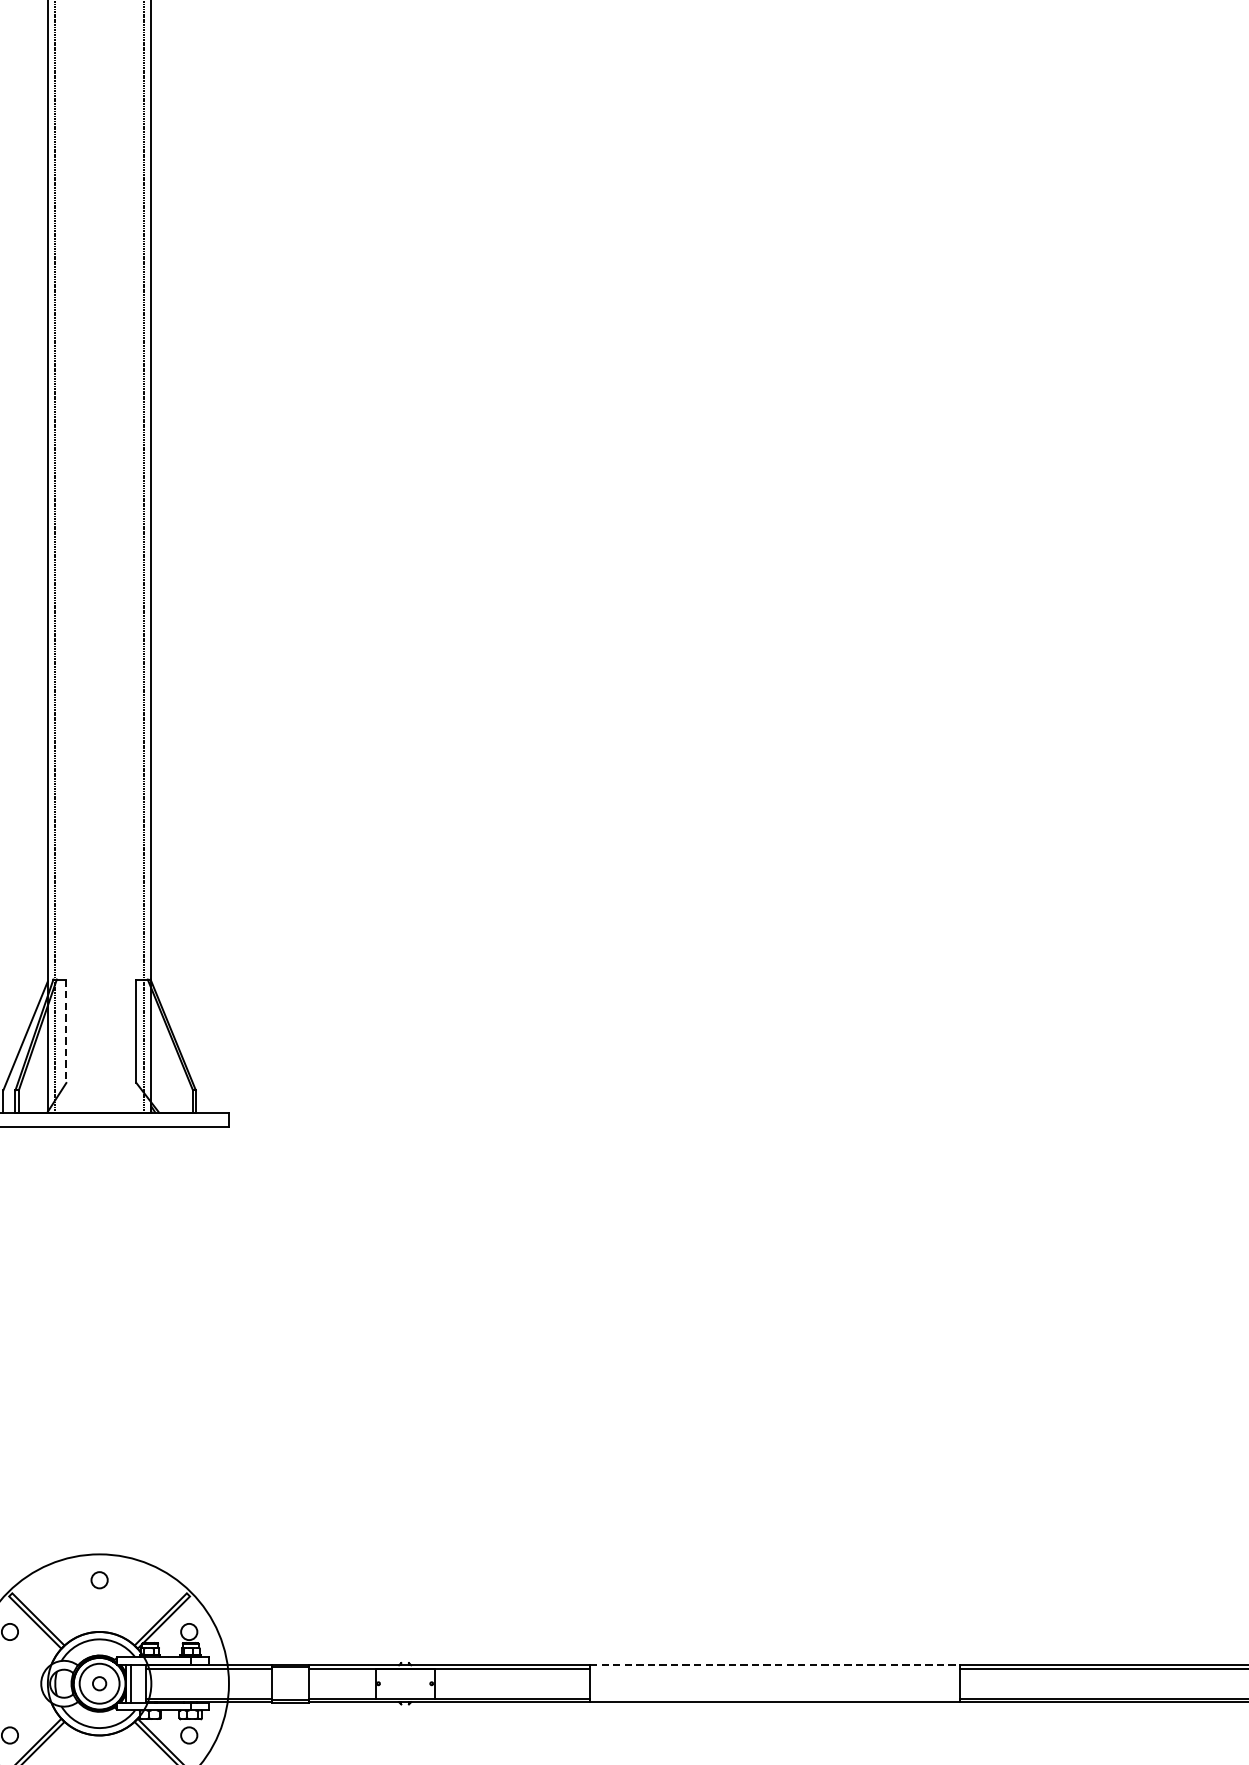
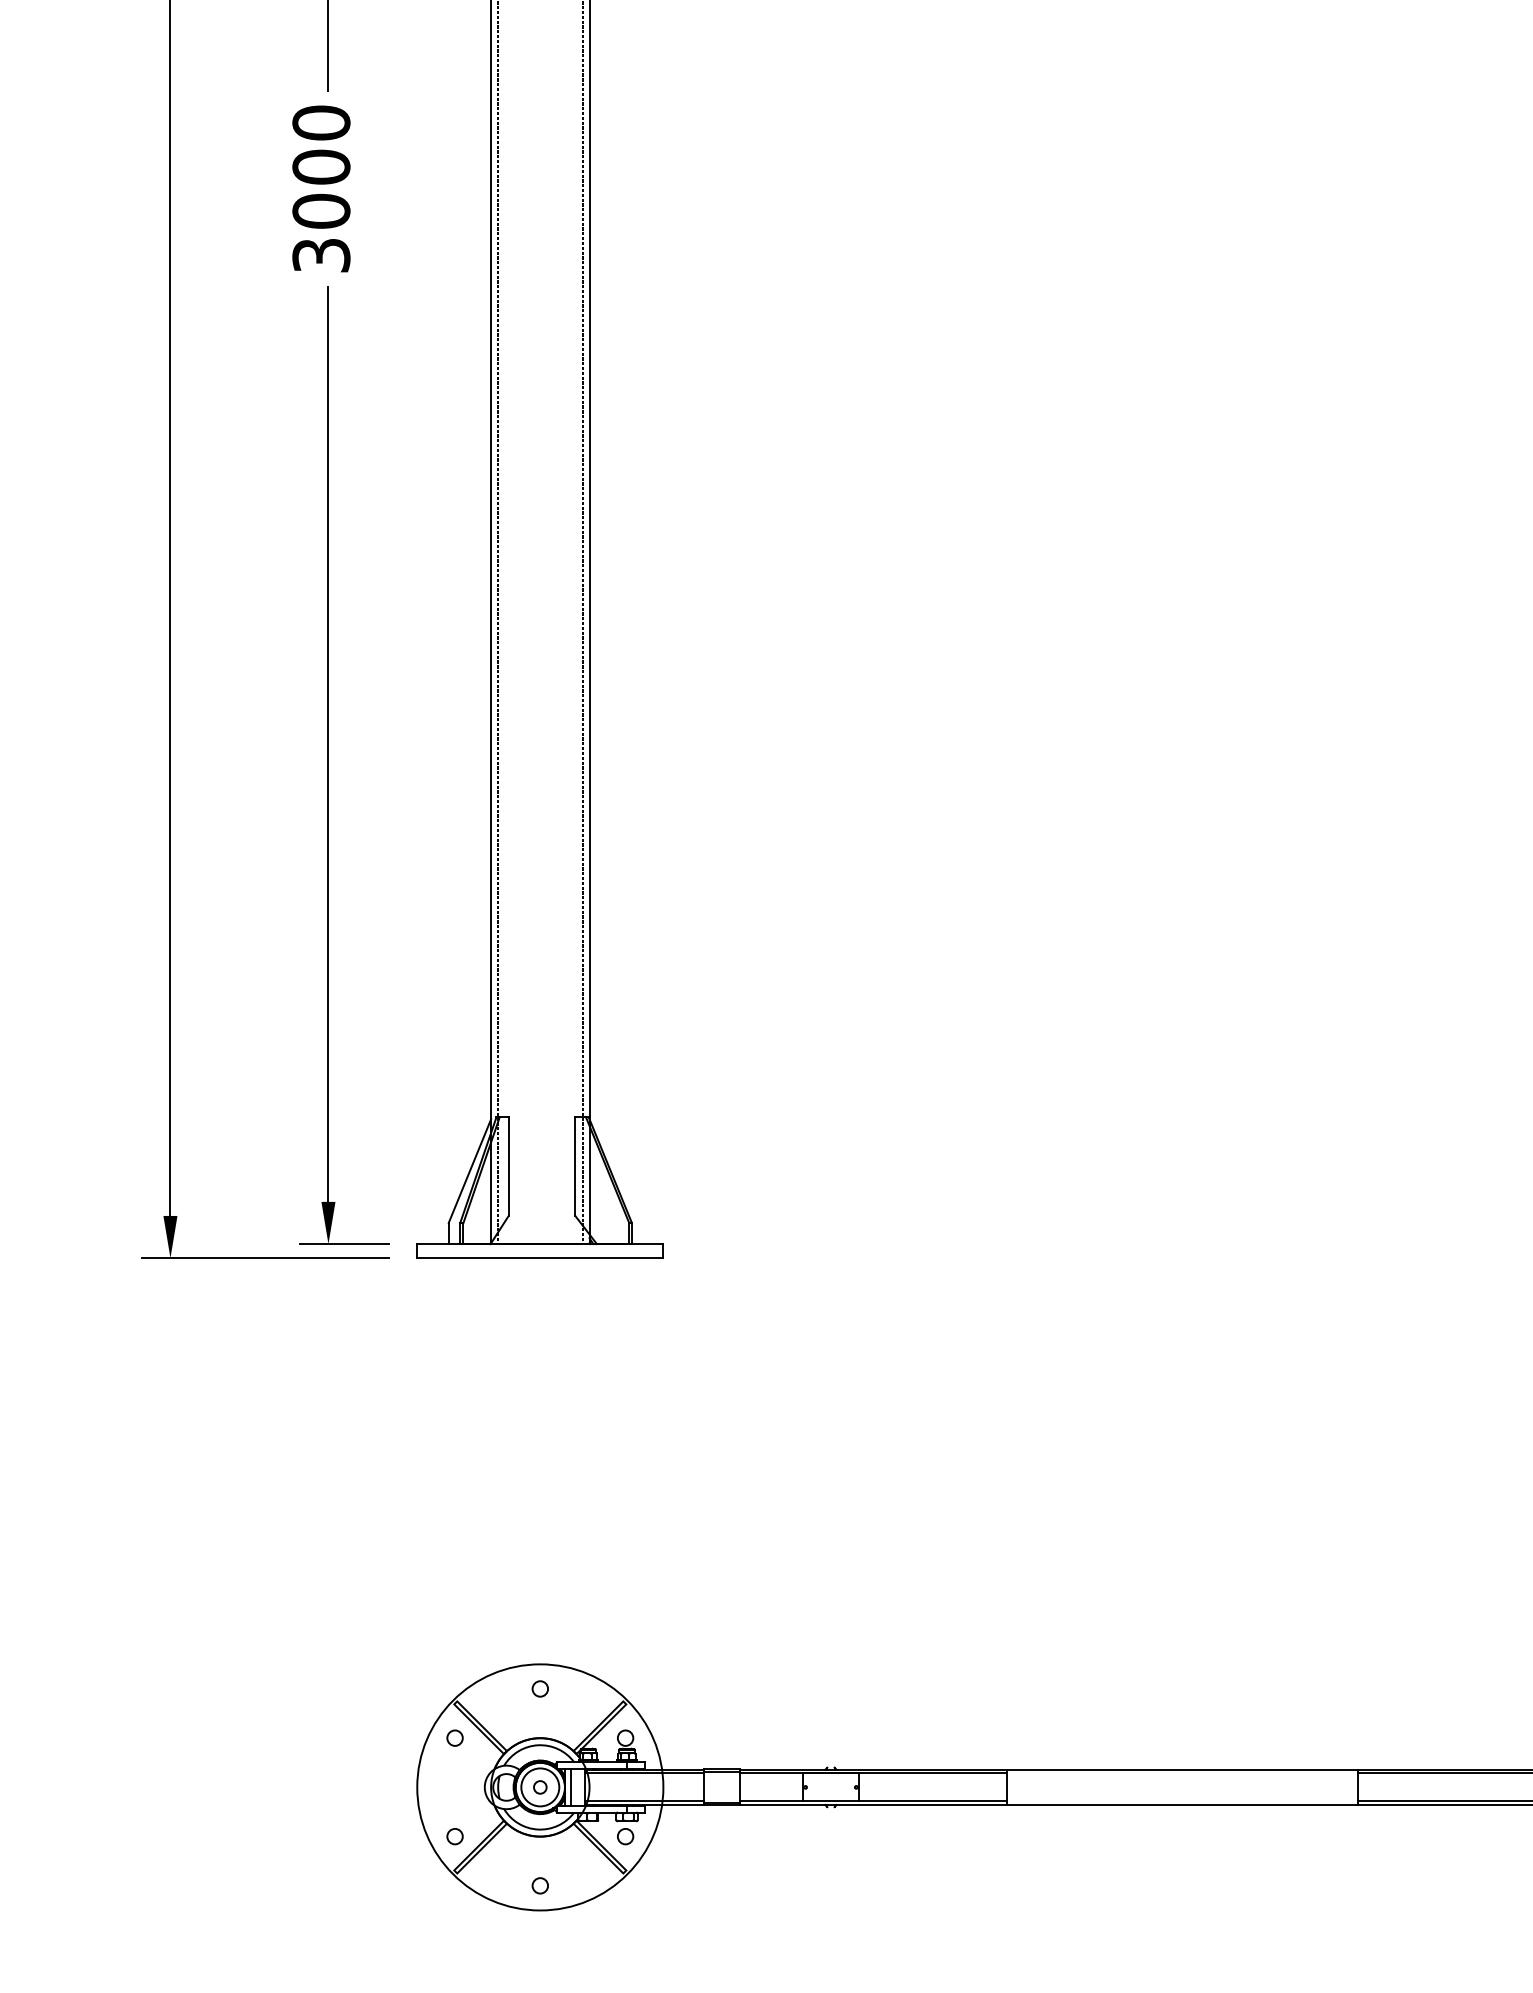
line: (66, 1032) -> (508, 1167), dashed -> solid
line: (774, 1664) -> (1182, 1769), dashed -> solid

